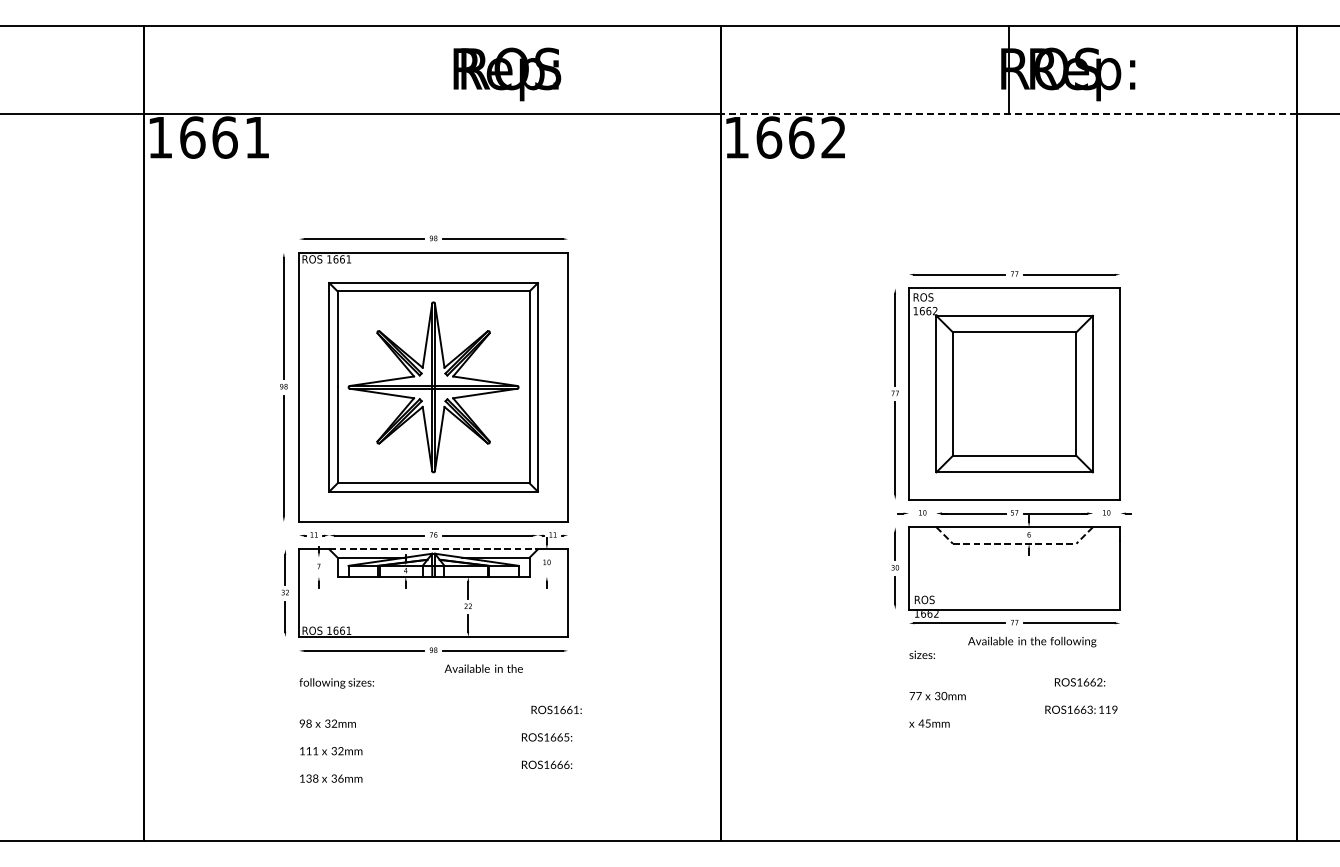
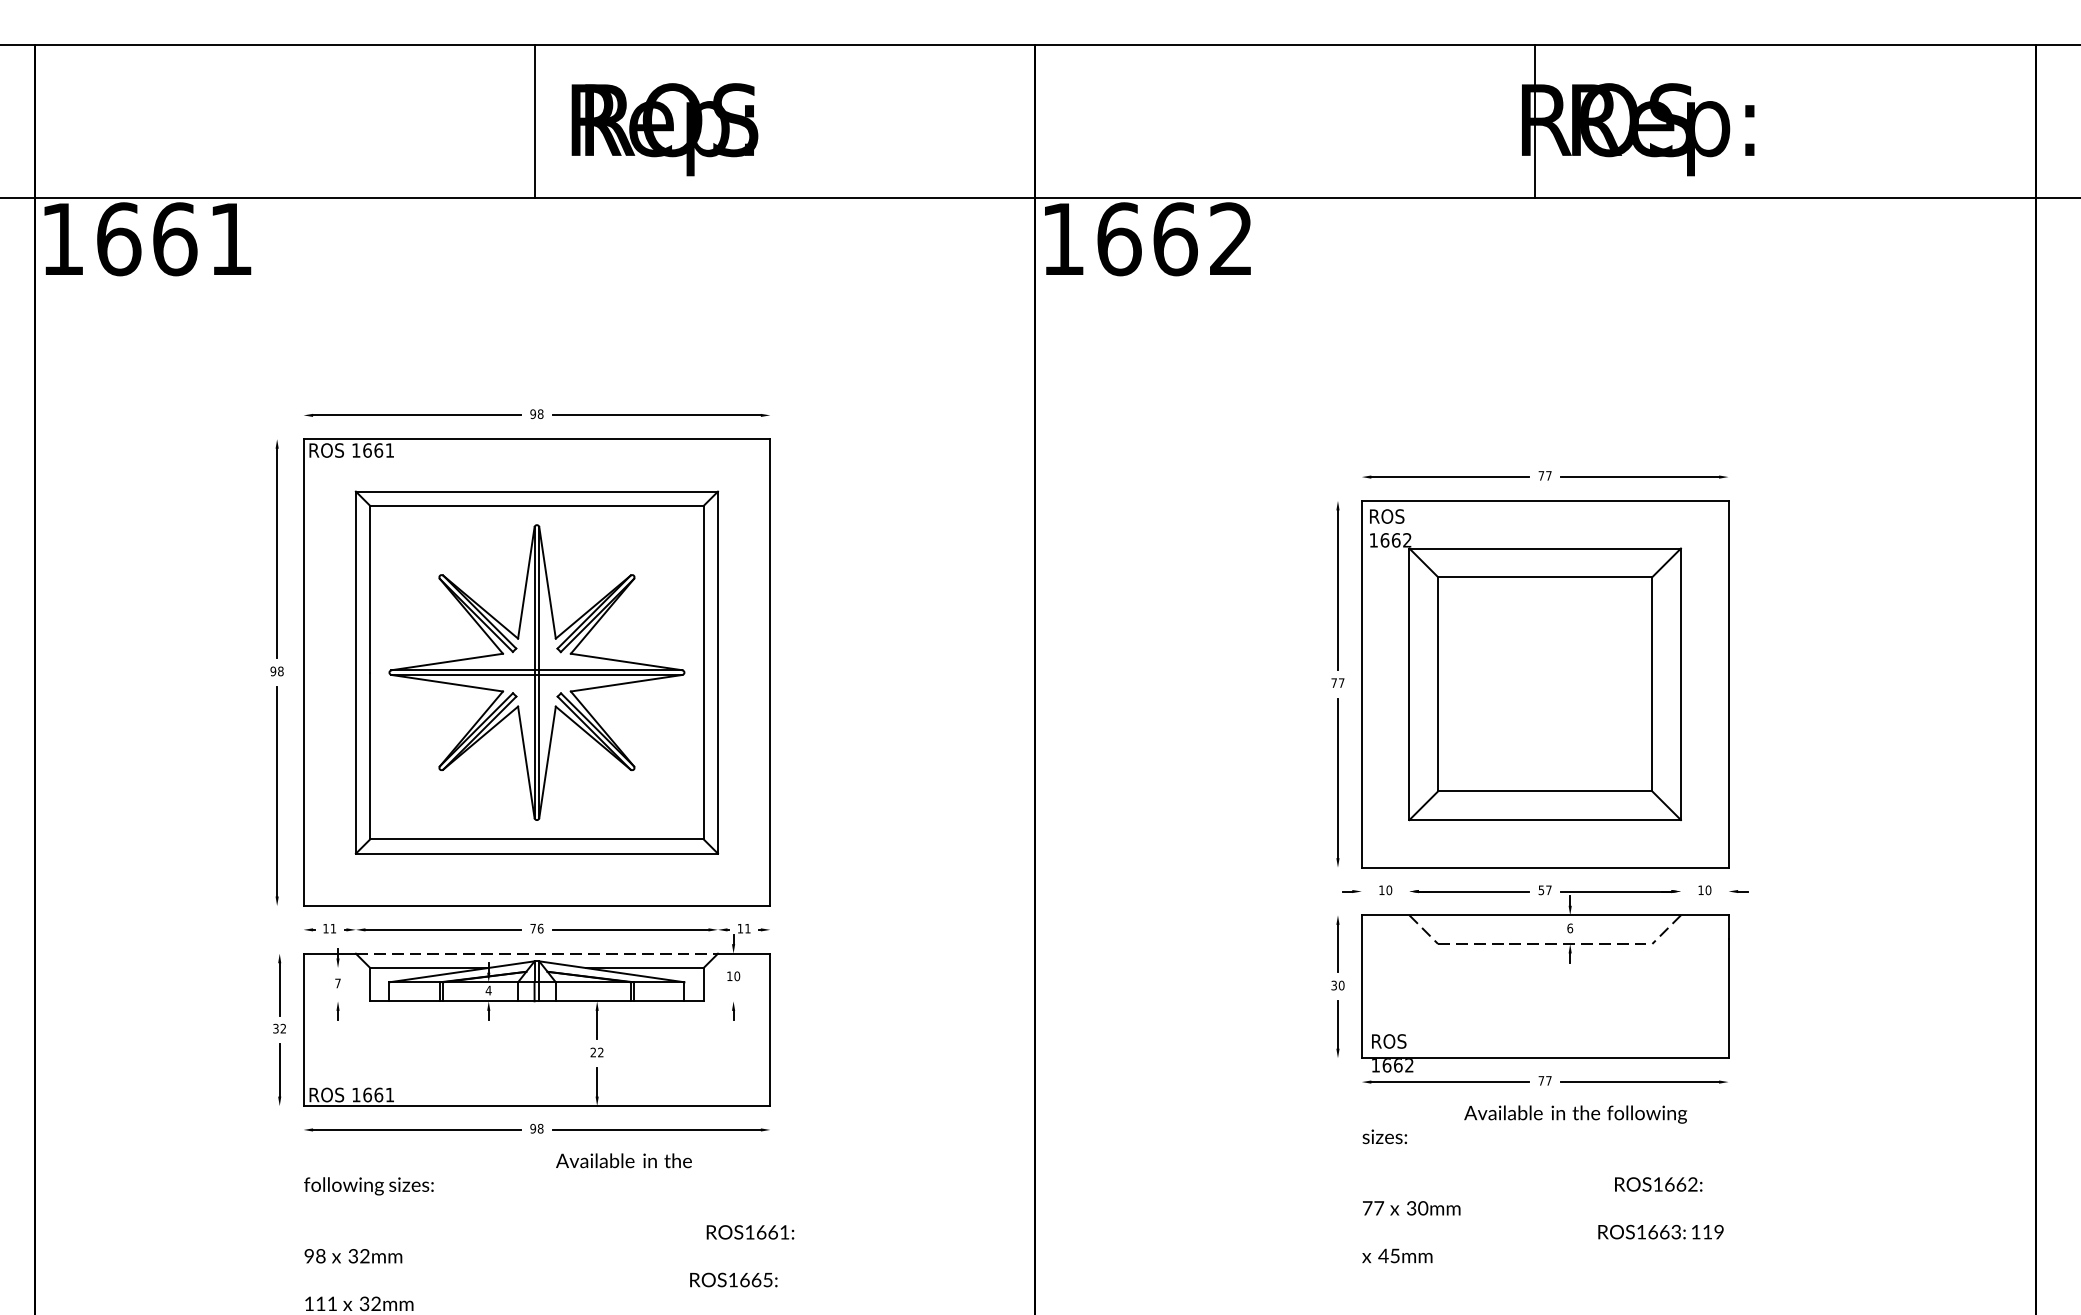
line: (432, 69) -> (535, 121), added
line: (1008, 113) -> (1534, 197), dashed -> solid

